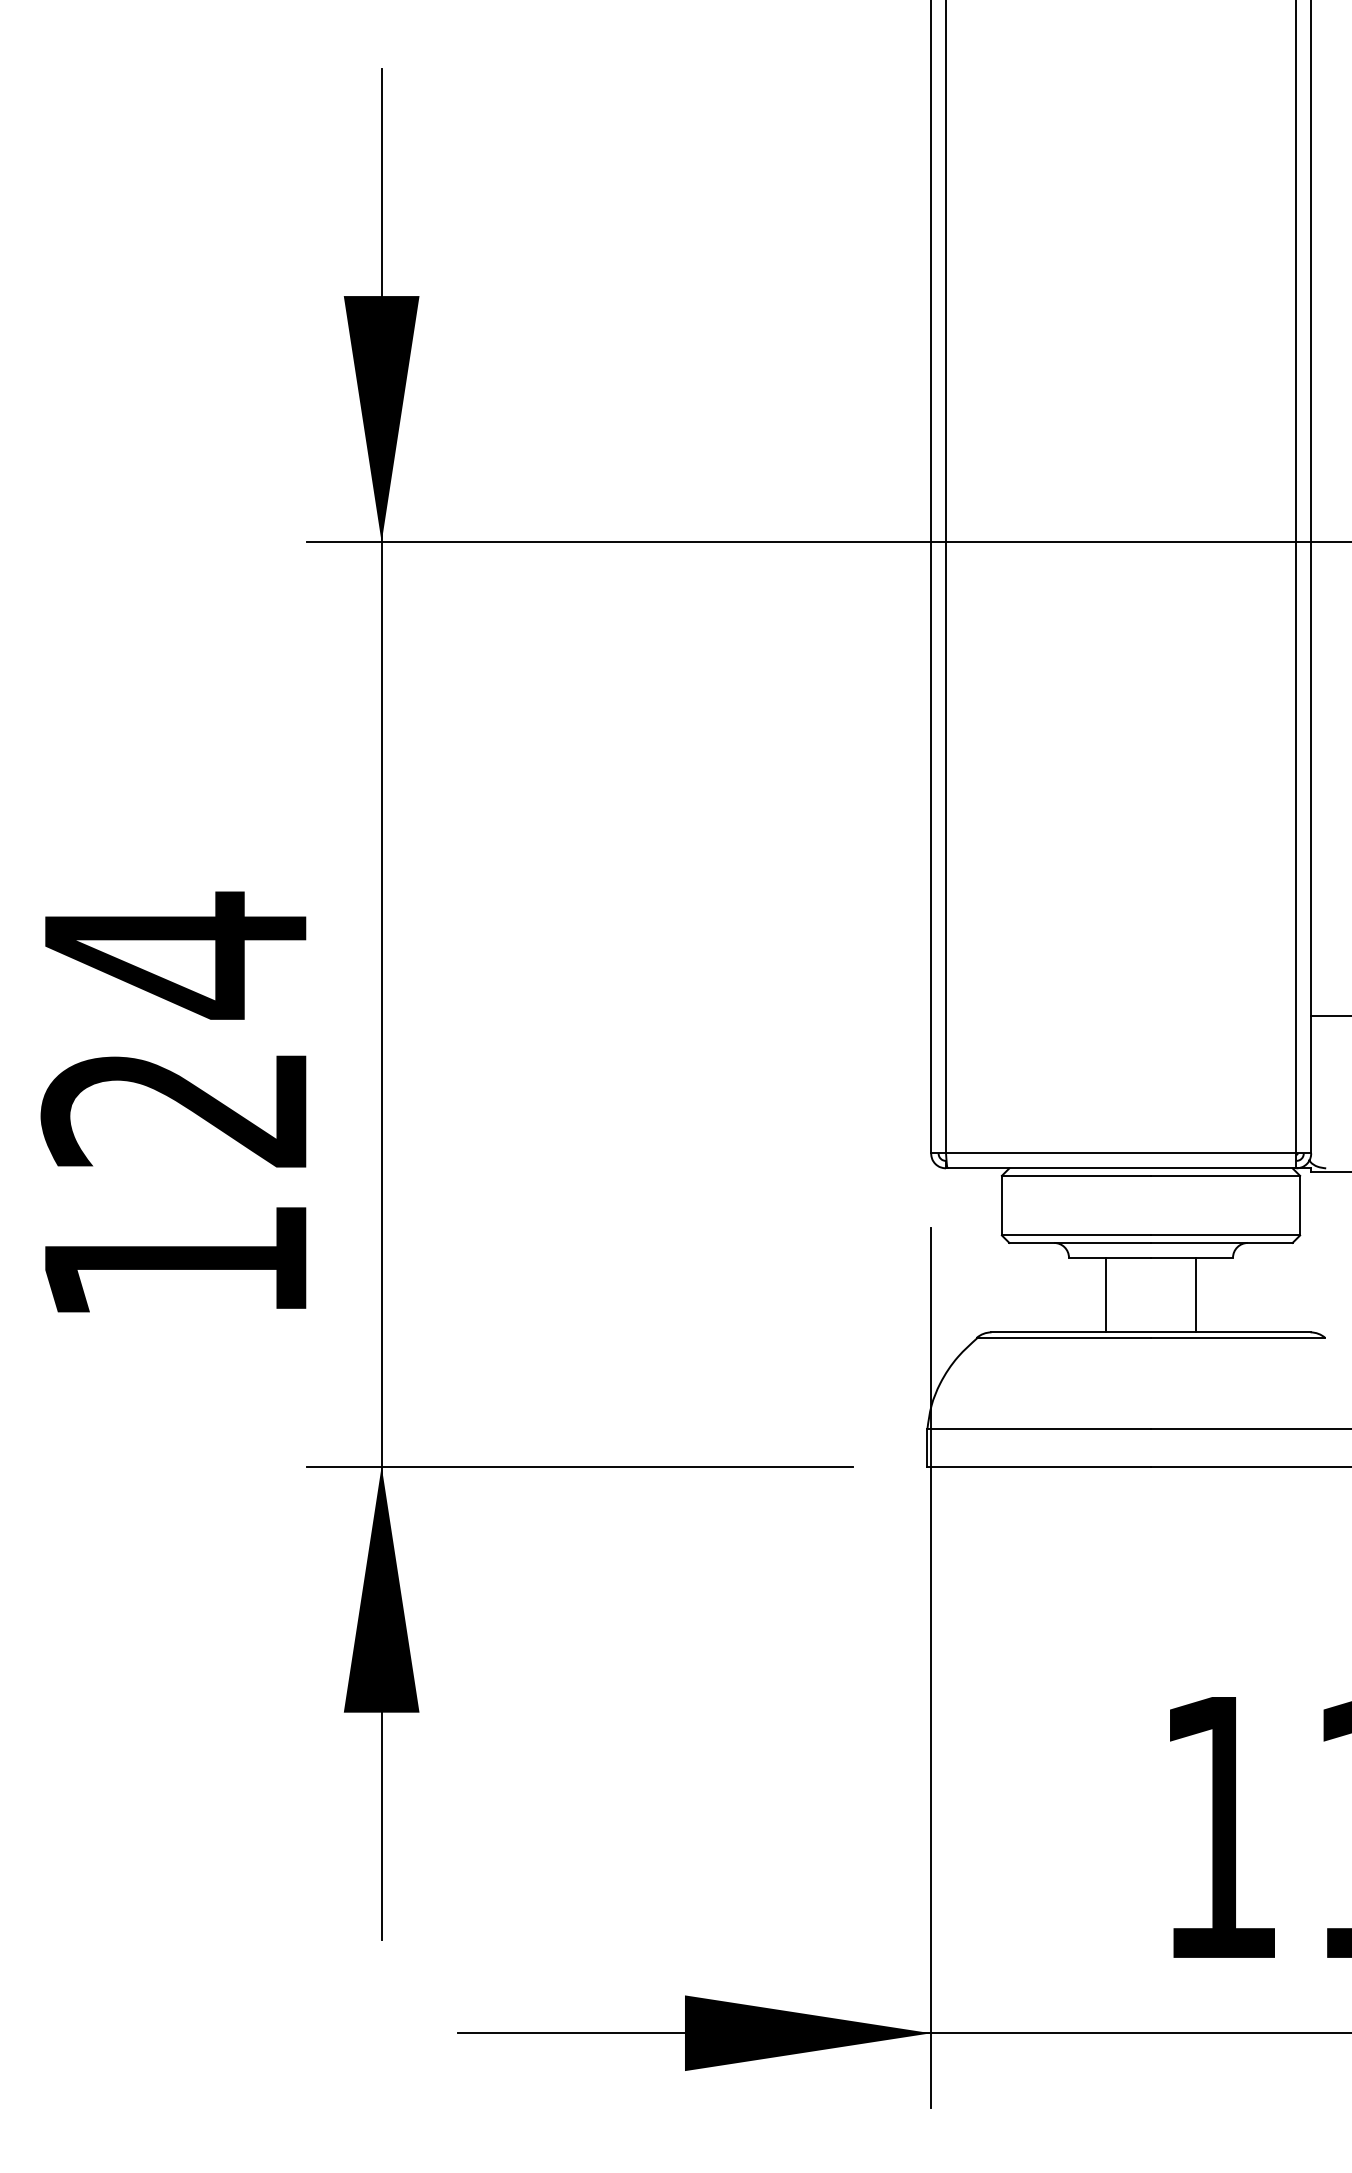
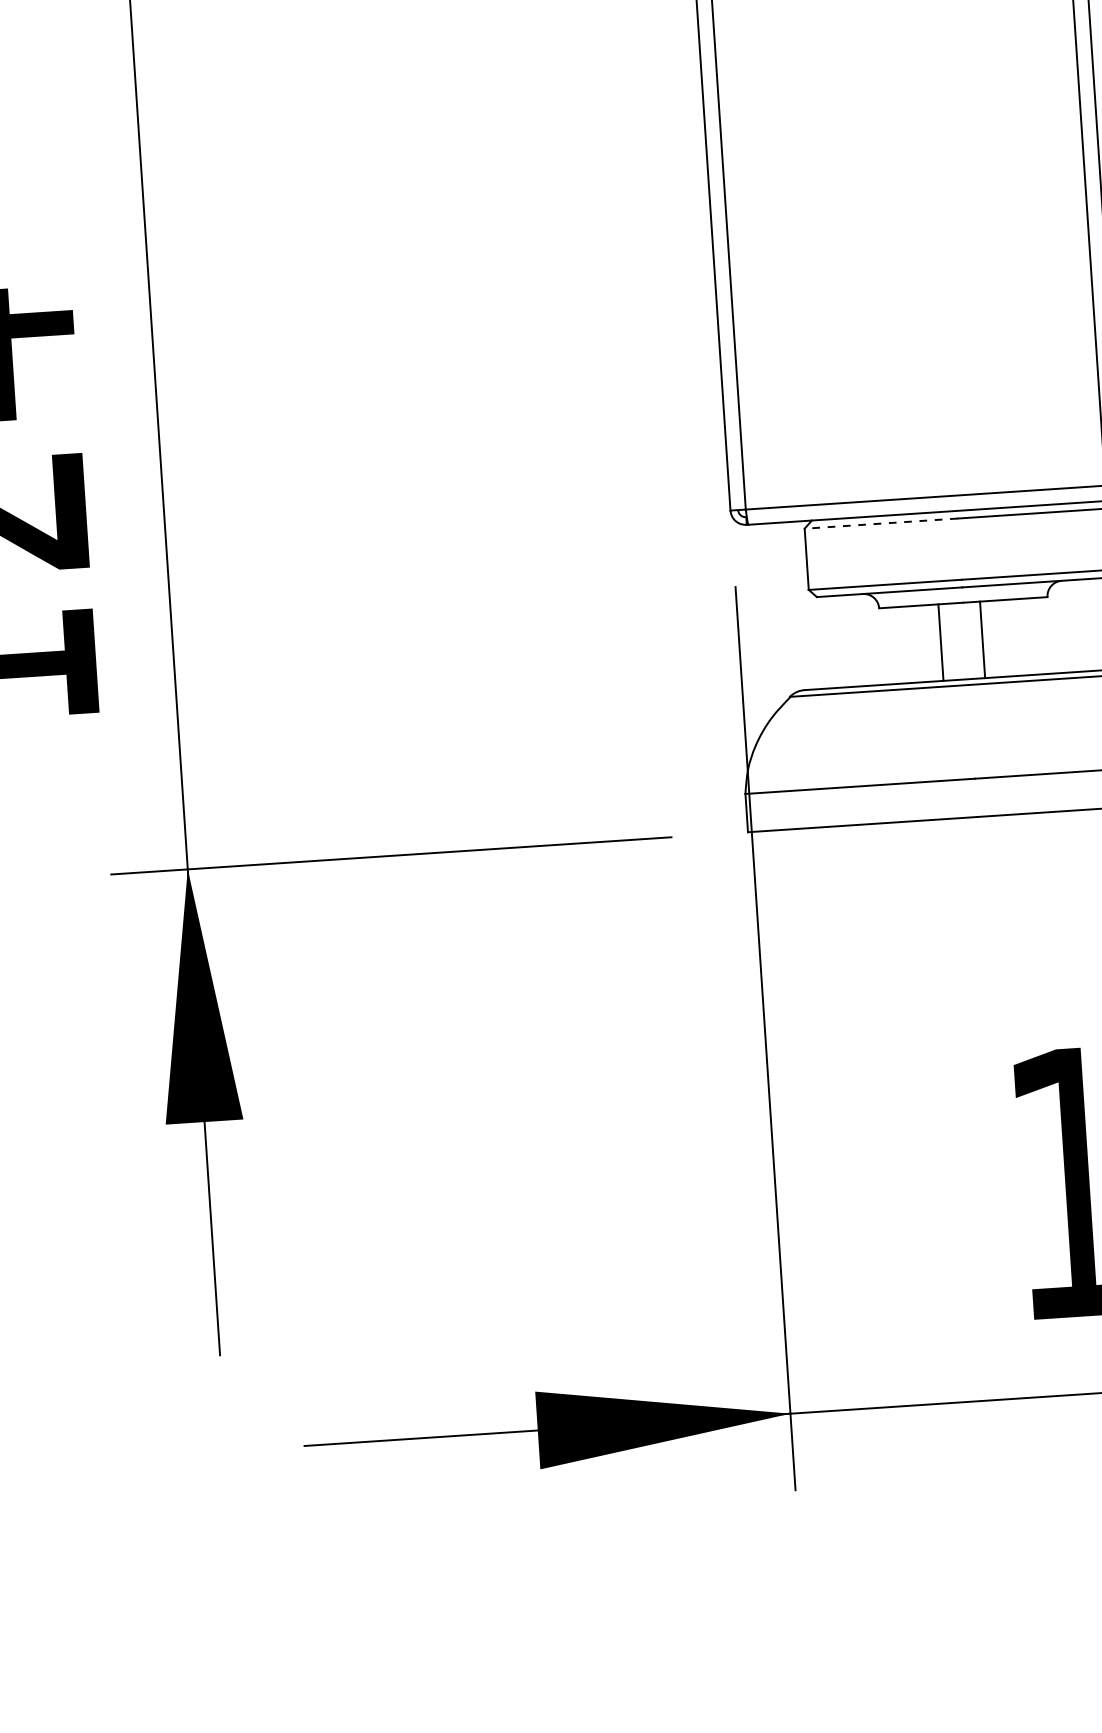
line: (1076, 1175) -> (881, 523), solid -> dashed
line: (1106, 1294) -> (982, 639), moved
line: (1195, 1294) -> (940, 642), moved

